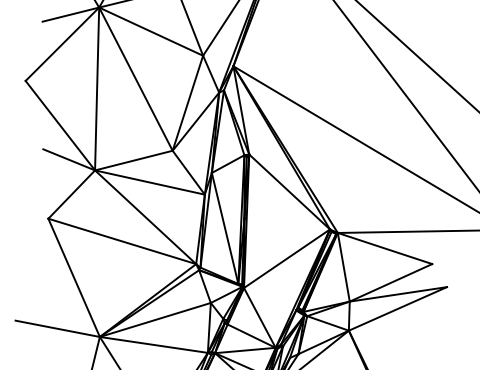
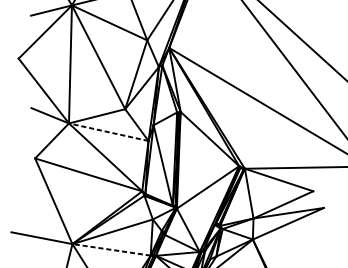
line: (149, 182) -> (108, 132), solid -> dashed
line: (153, 344) -> (111, 249), solid -> dashed

